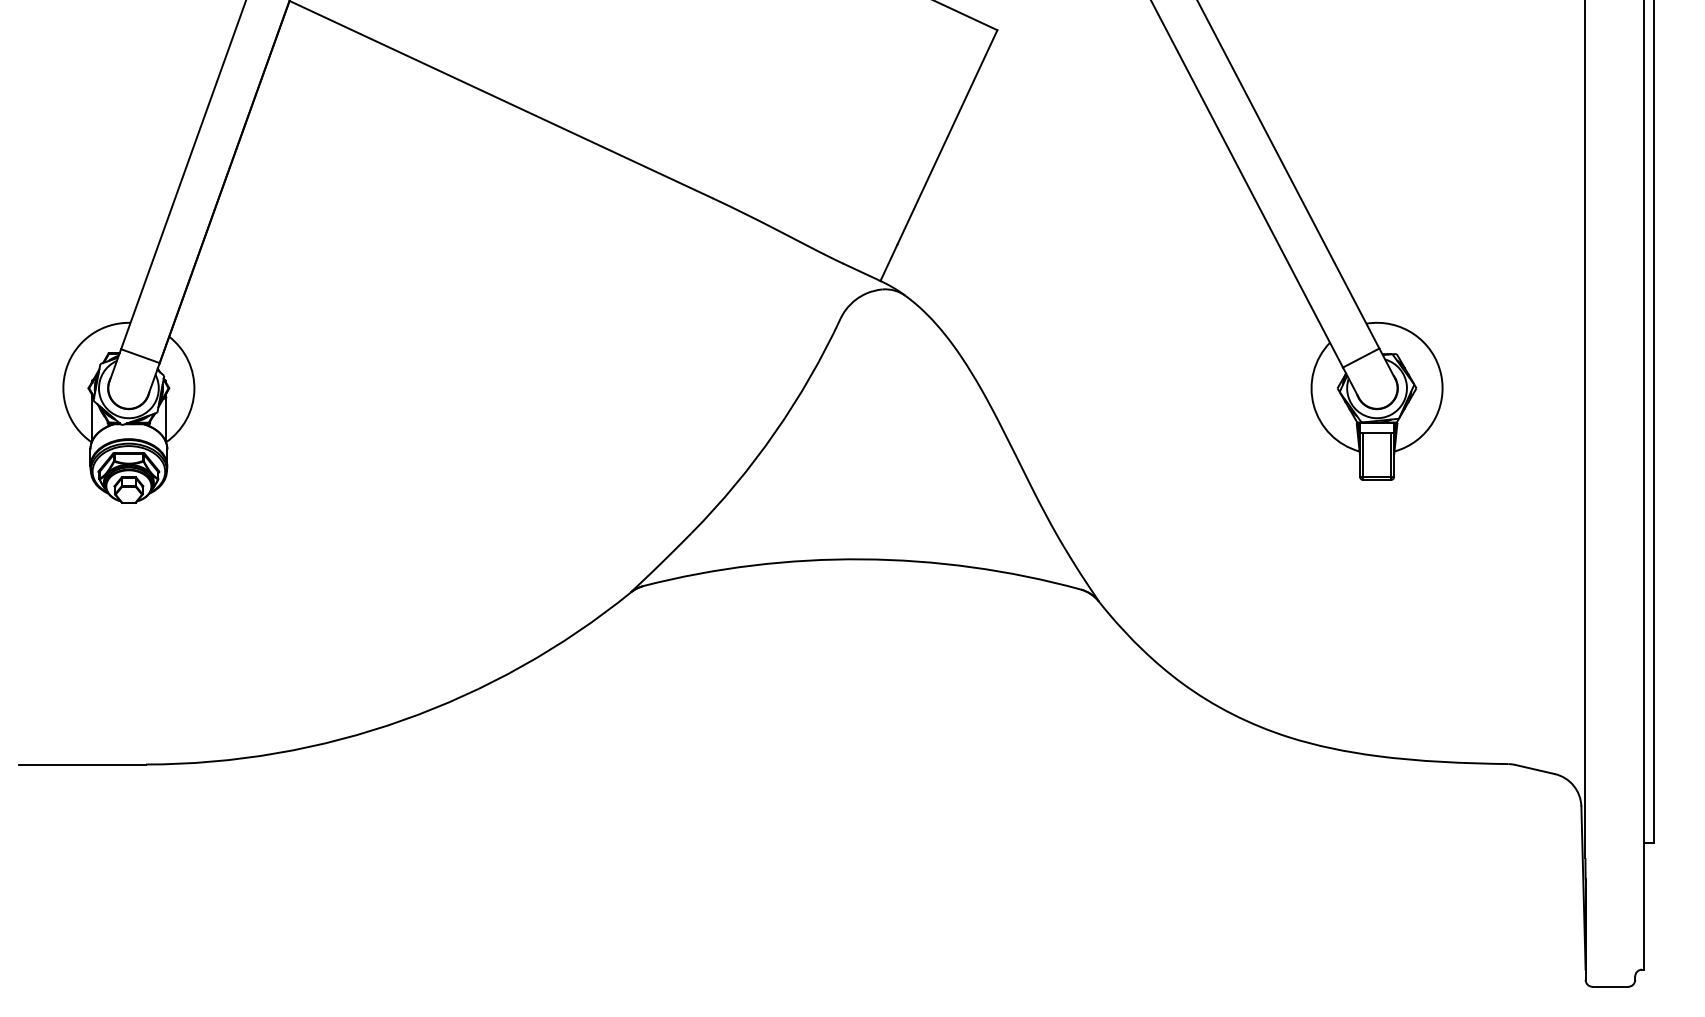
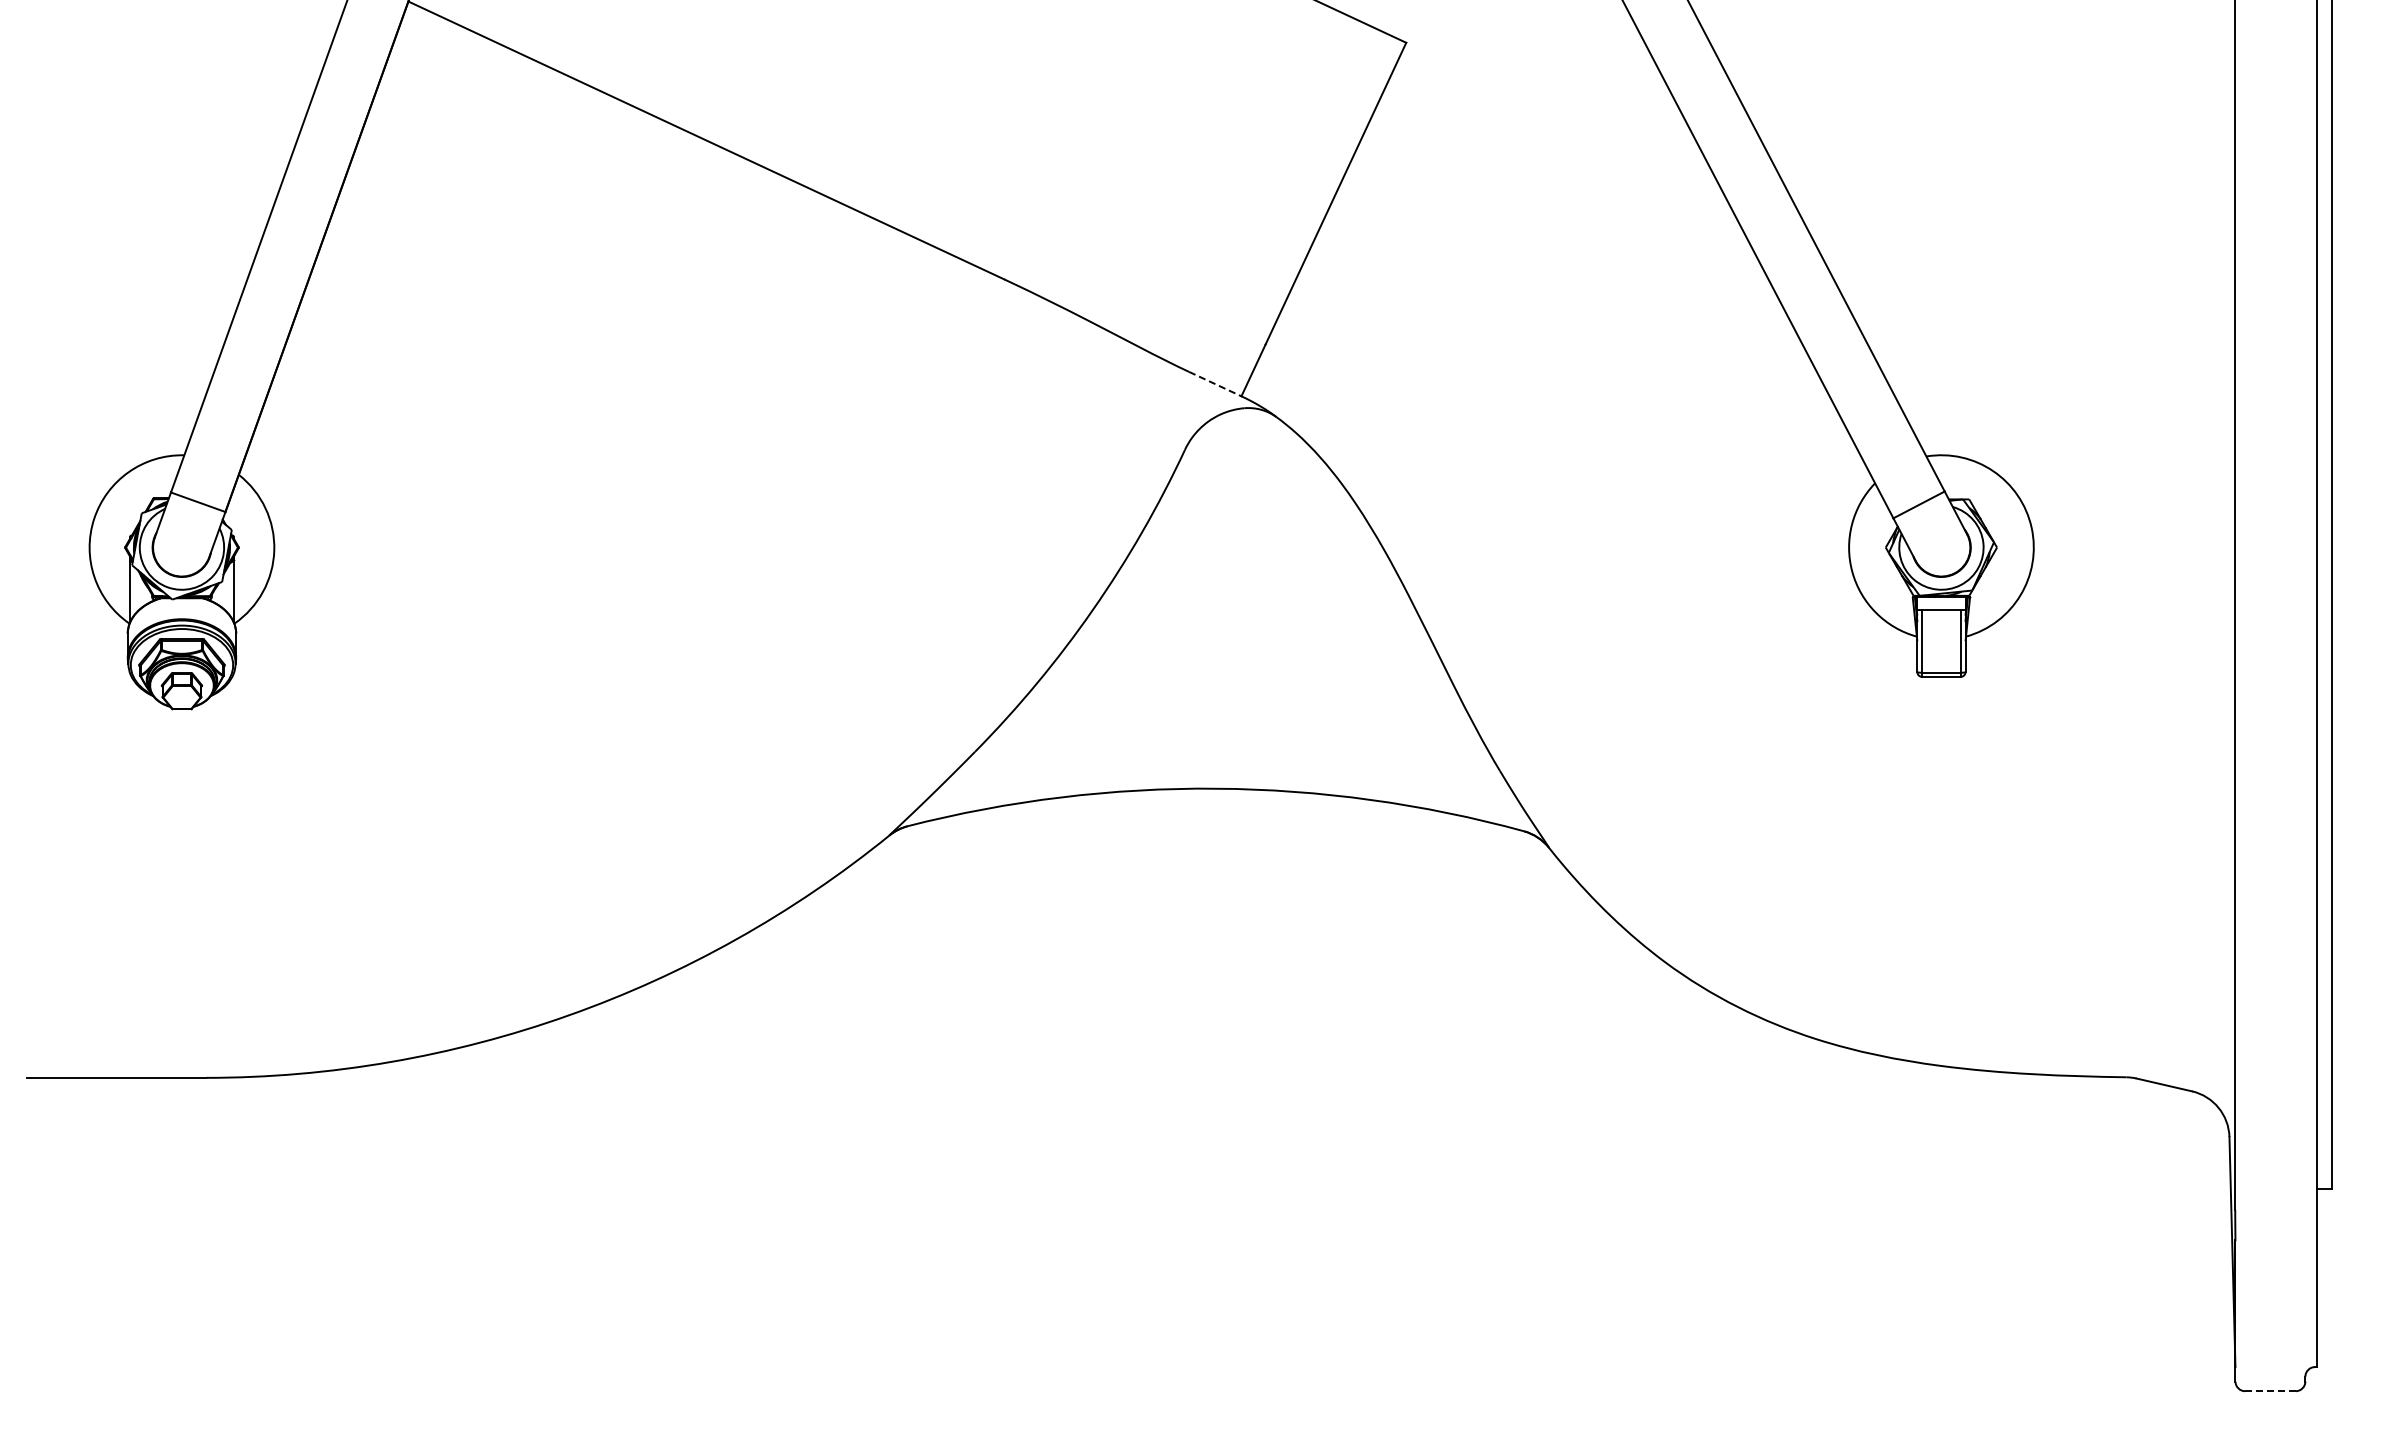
line: (862, 272) -> (1215, 384), solid -> dashed
line: (1610, 986) -> (2270, 1391), solid -> dashed

